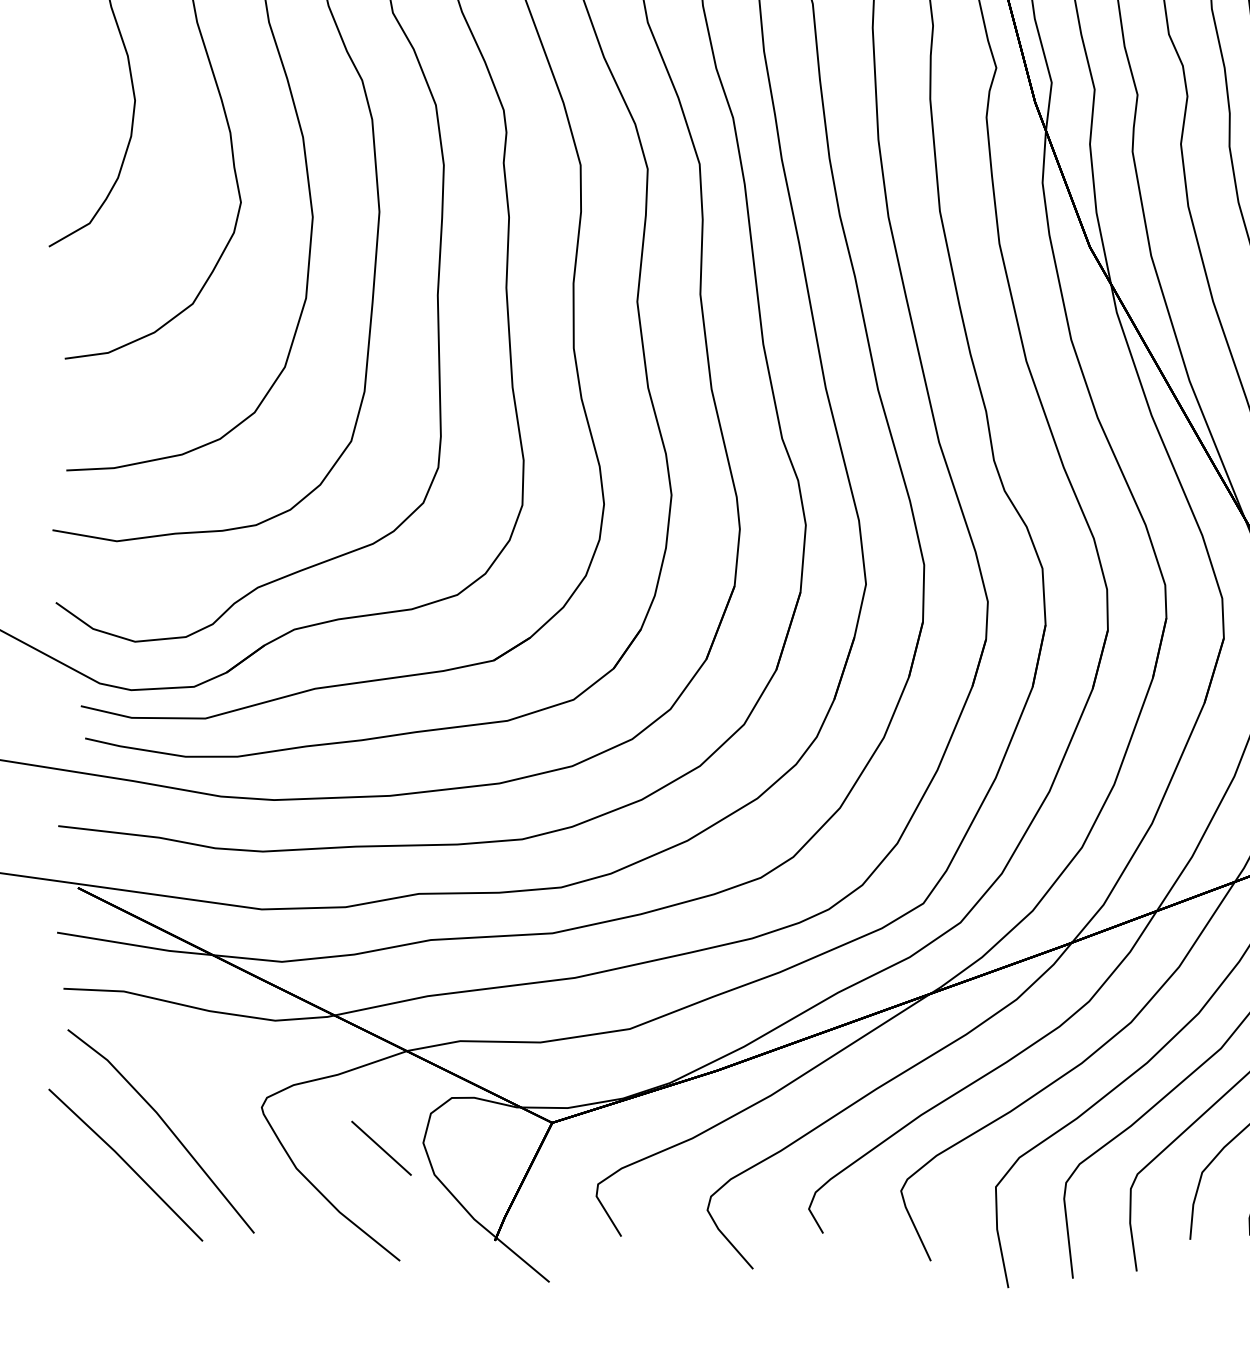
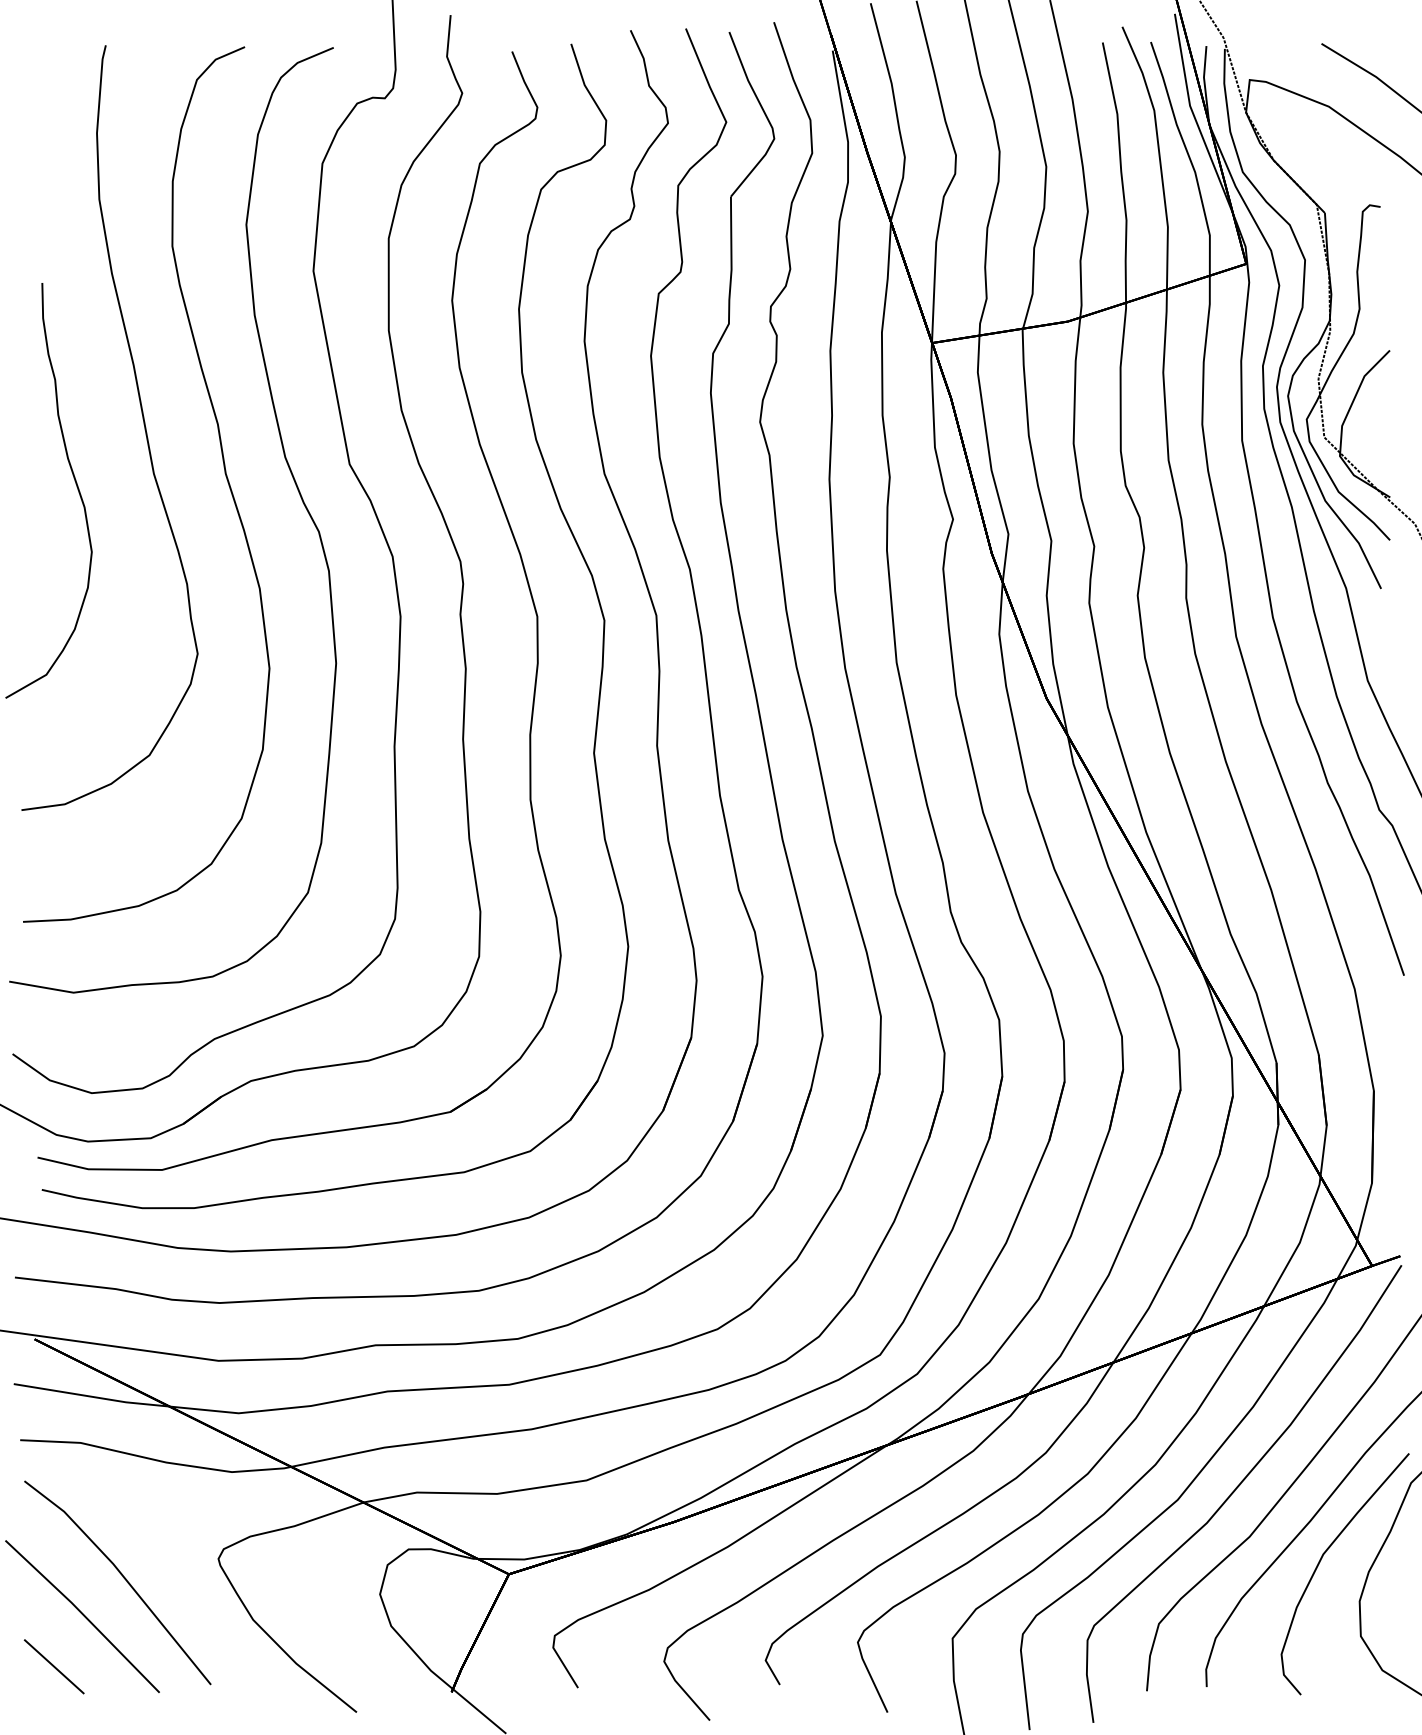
line: (380, 1148) -> (53, 1666), moved

